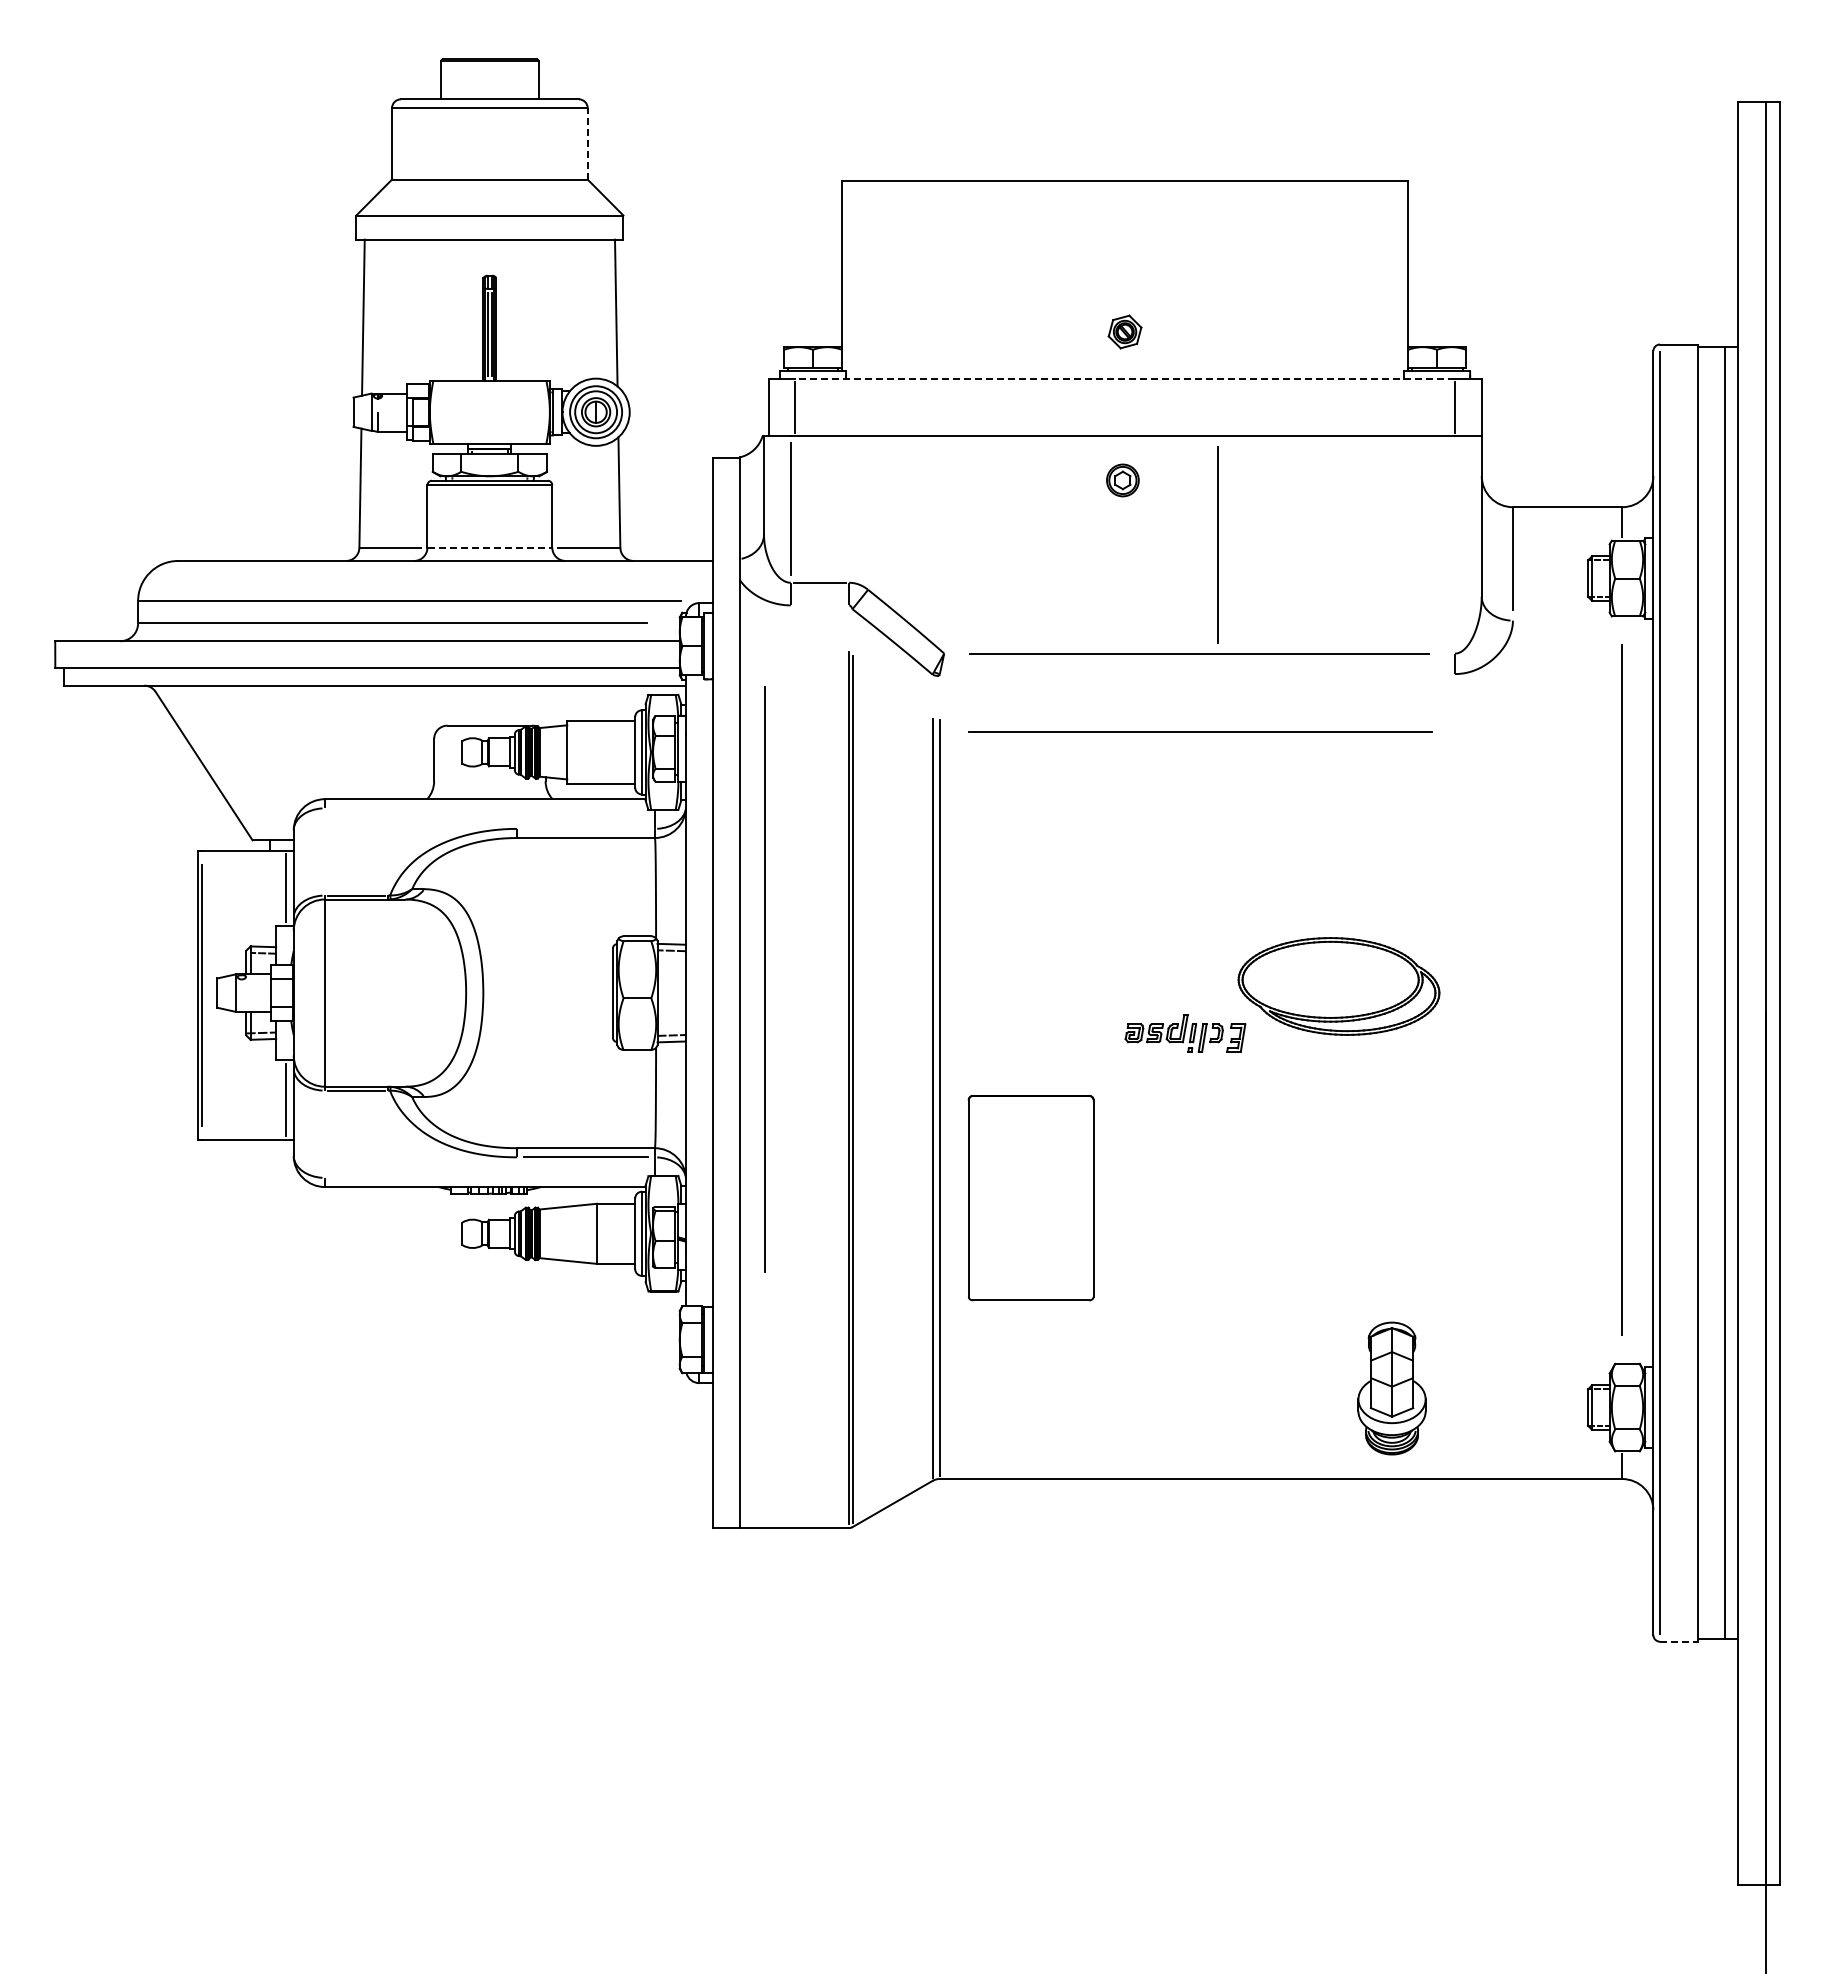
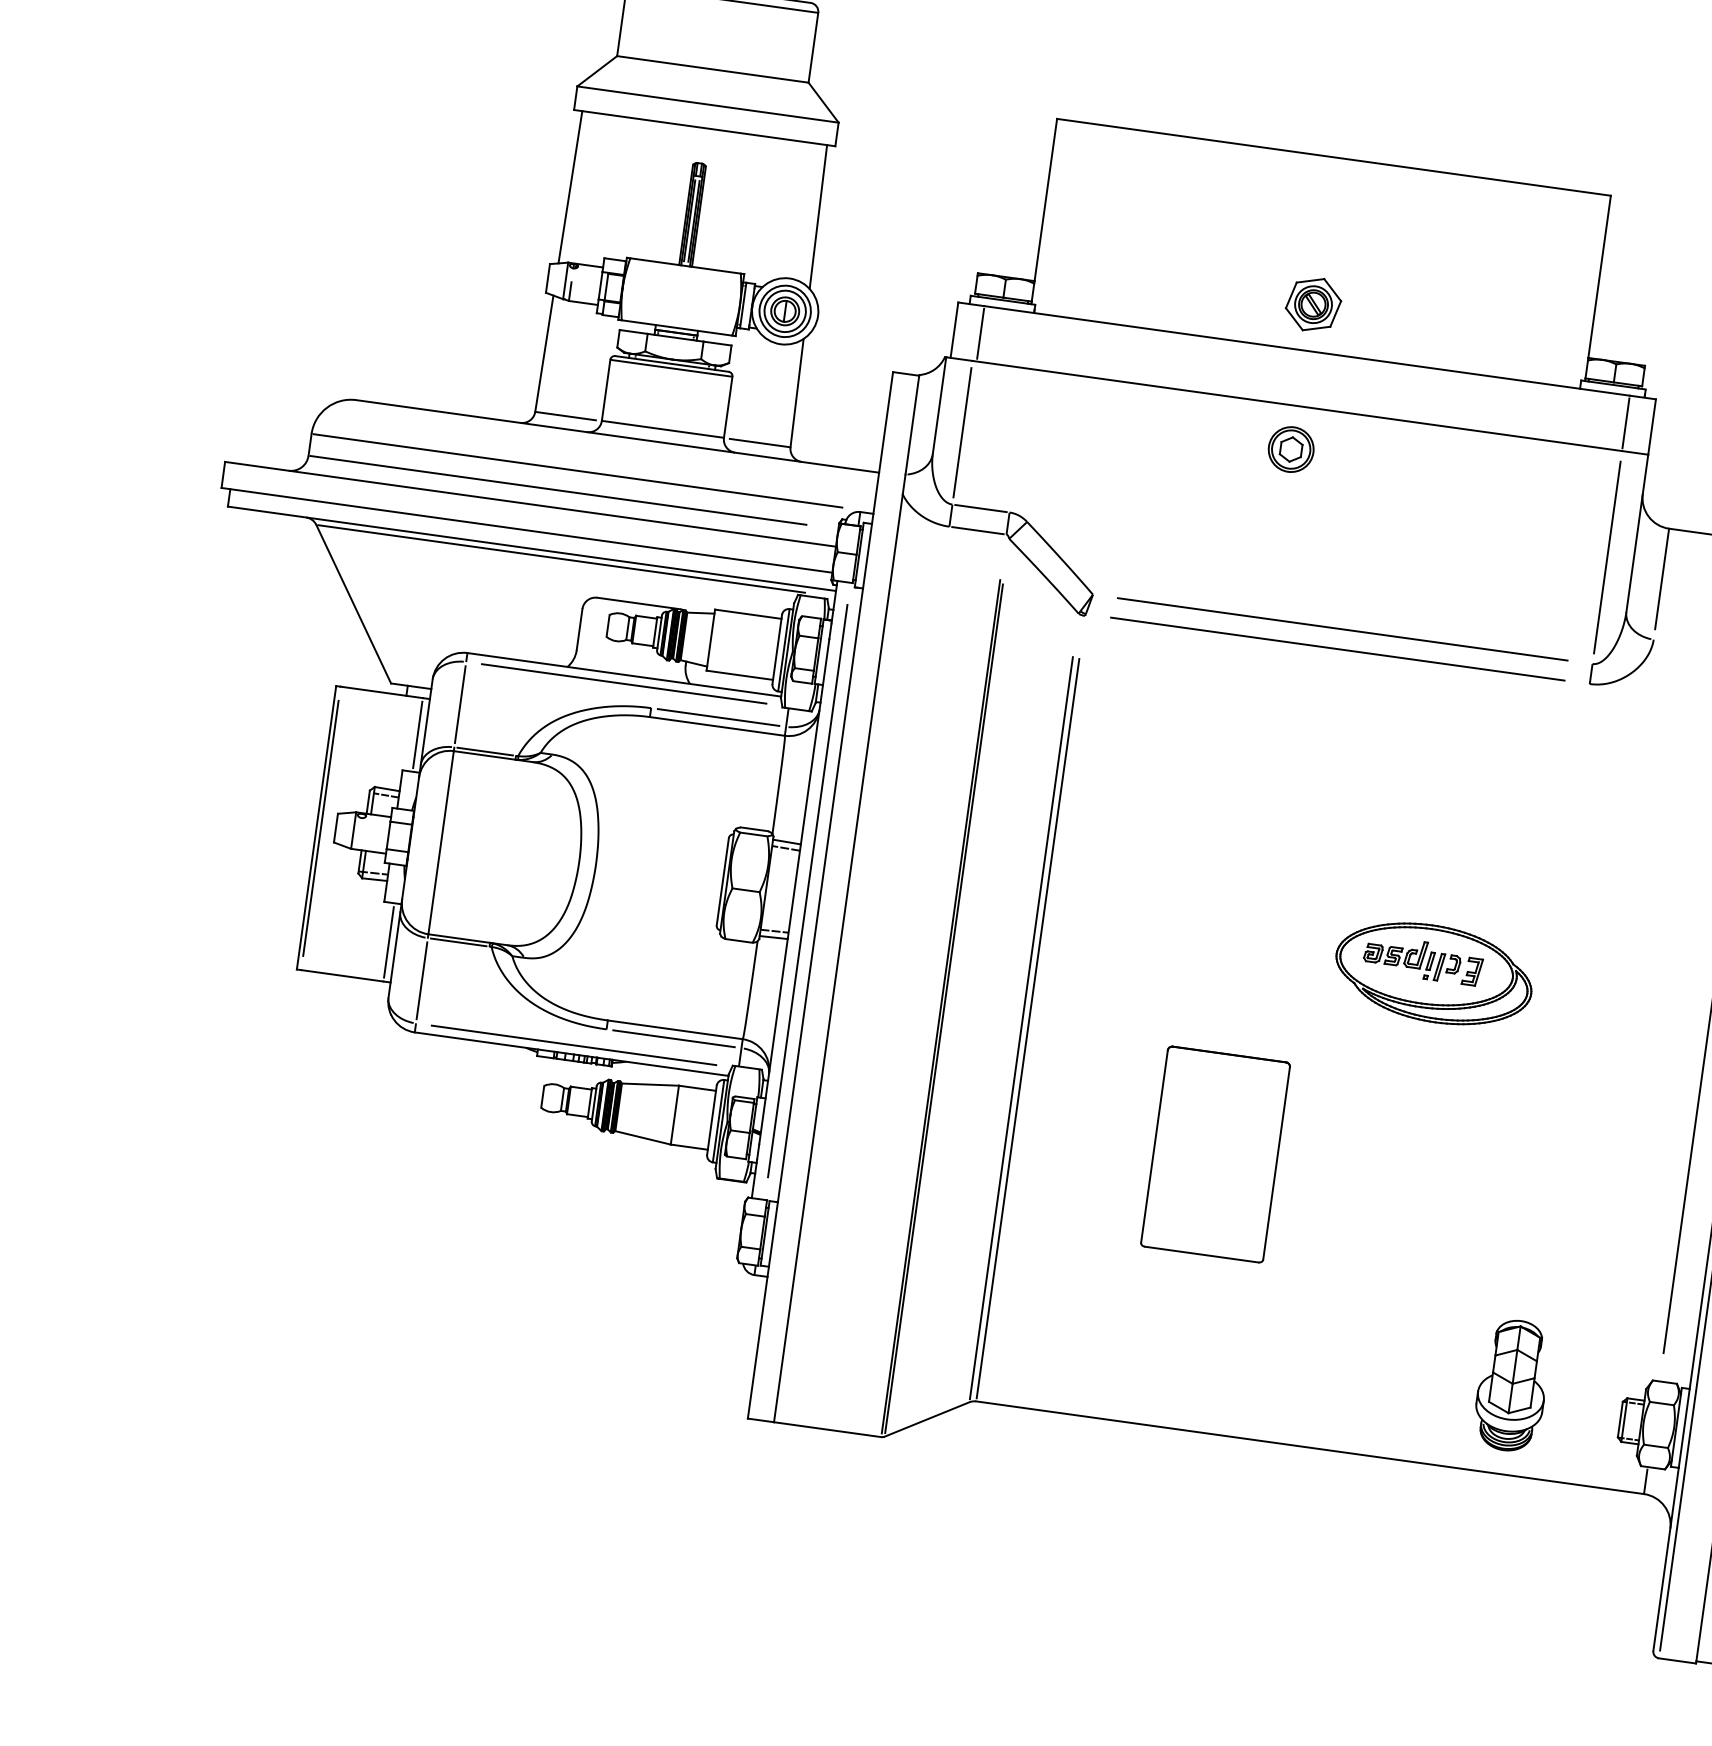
line: (587, 143) -> (813, 47), dashed -> solid
part: (1124, 331) -> (1312, 304), size x1.67
line: (1125, 379) -> (1307, 351), dashed -> solid
part: (1122, 480) -> (1290, 449), size x1.43
line: (1217, 544) -> (1606, 557), moved
line: (489, 547) -> (662, 429), dashed -> solid
line: (819, 605) -> (977, 530), added
line: (406, 691) -> (561, 558), added
line: (1200, 731) -> (1337, 648), moved
line: (486, 808) -> (624, 684), added
line: (585, 828) -> (718, 717), added
line: (324, 851) -> (459, 704), added
line: (764, 979) -> (806, 890), moved
part: (1185, 1033) -> (1423, 960), moved
line: (324, 1134) -> (421, 980), added
line: (486, 1177) -> (574, 1045), added
part: (1030, 1197) -> (1215, 1153), moved
part: (1391, 1388) -> (1511, 1385), moved
line: (1678, 1641) -> (1677, 1660), dashed -> solid

